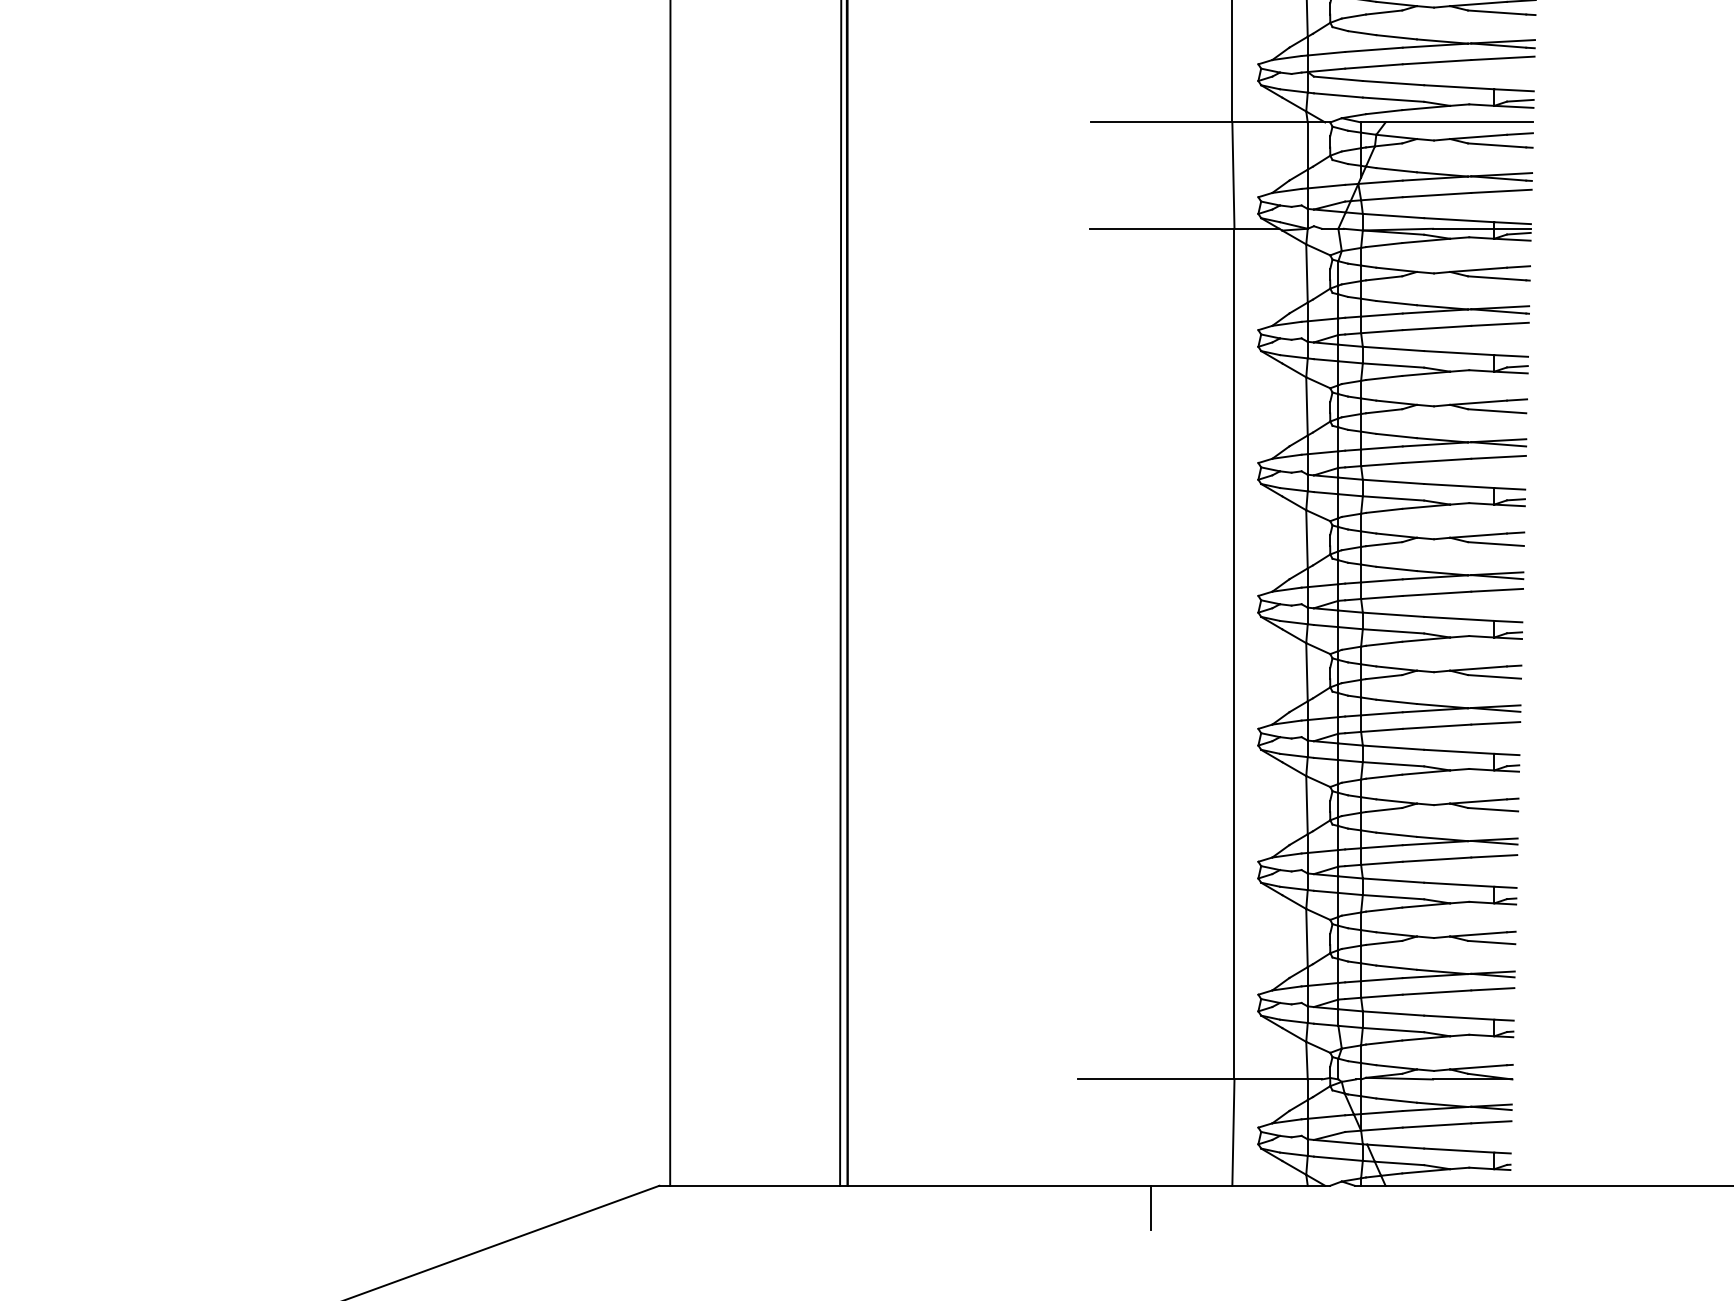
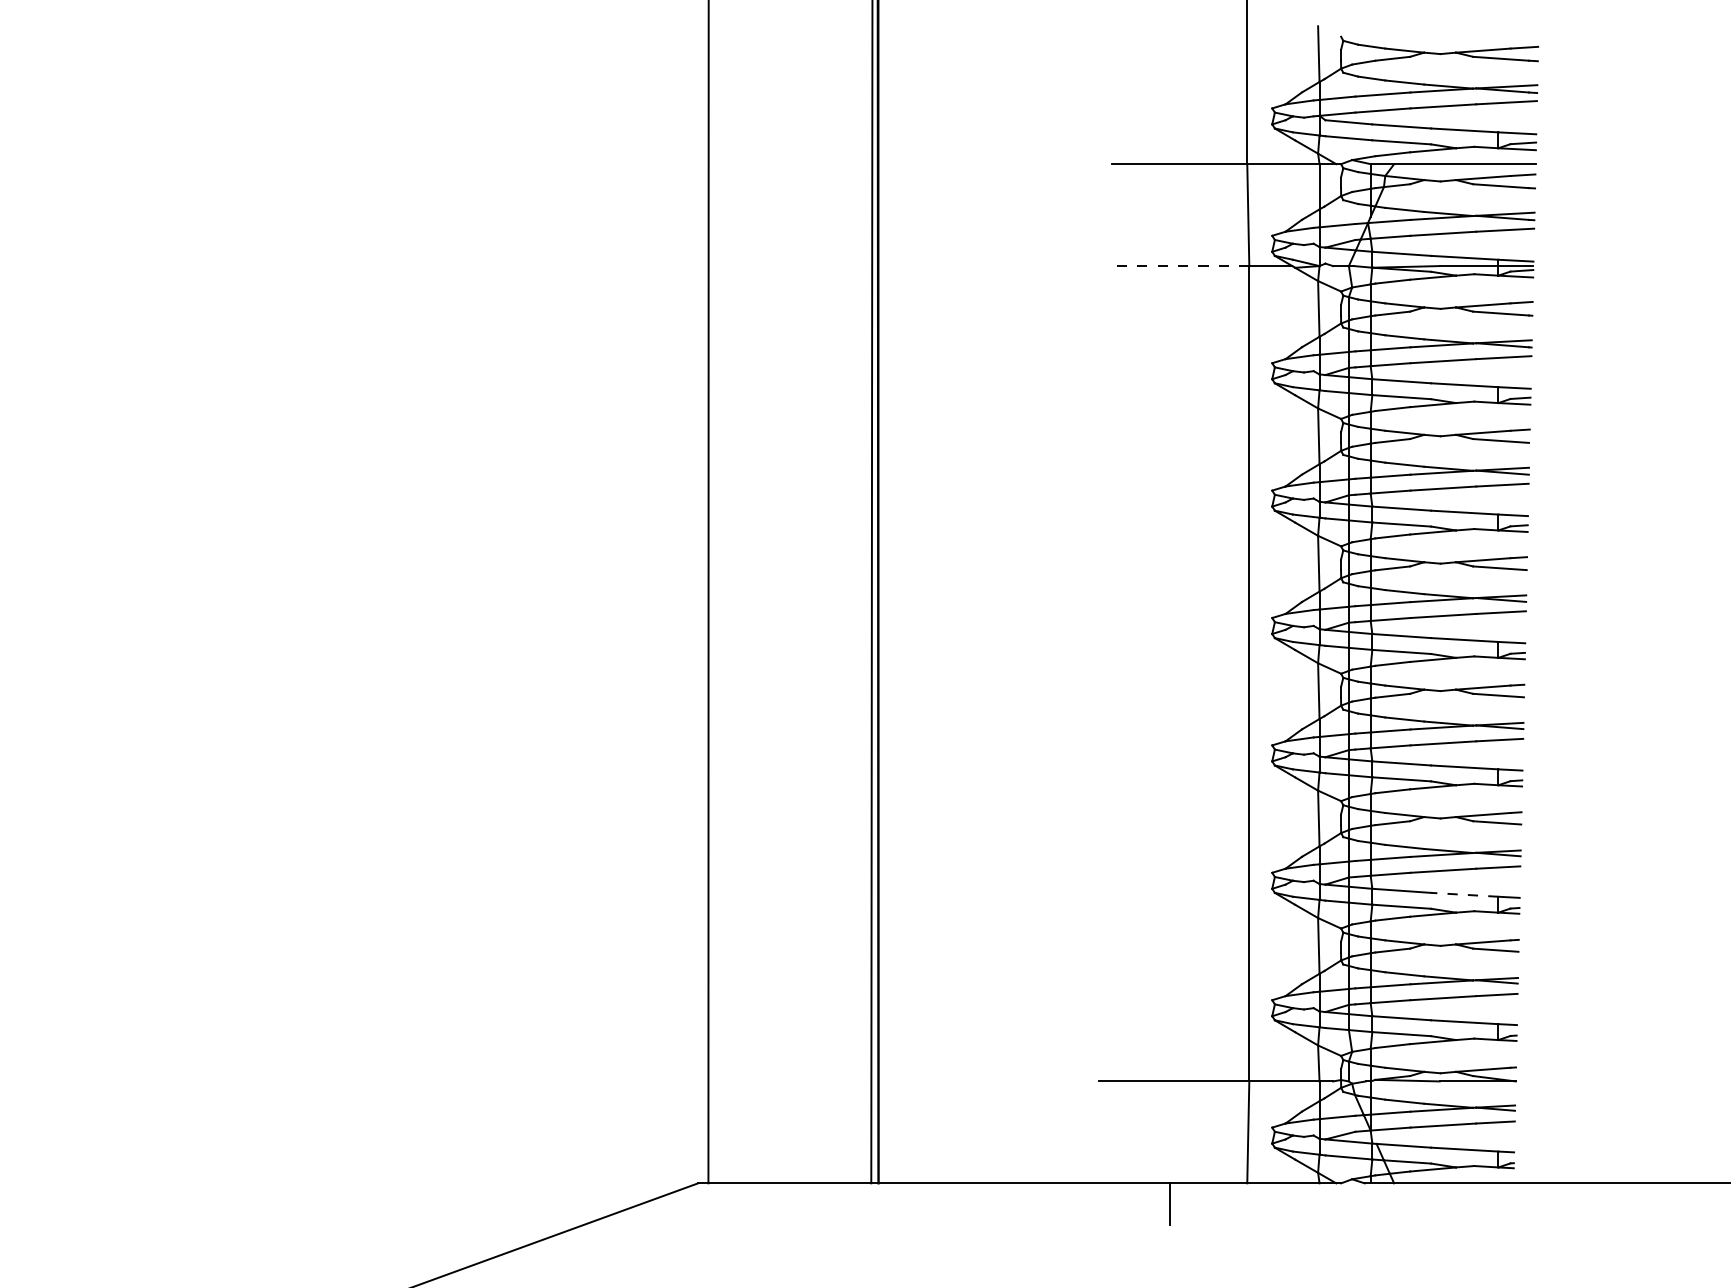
line: (1161, 229) -> (1179, 266), solid -> dashed
line: (1458, 884) -> (1464, 894), solid -> dashed

